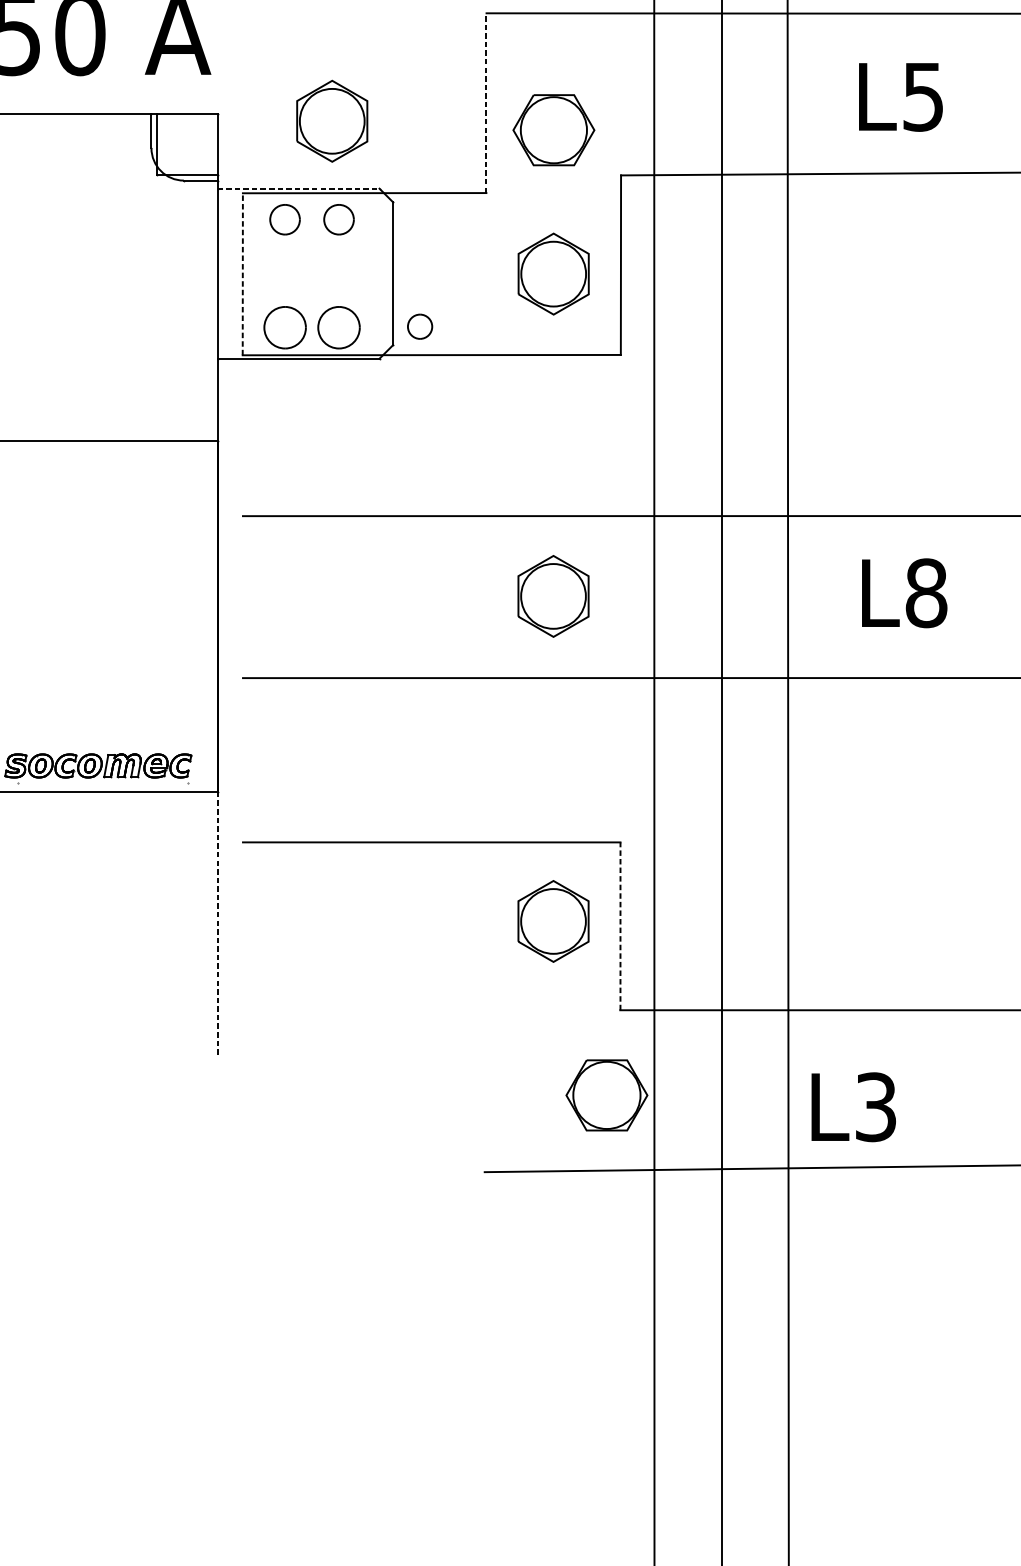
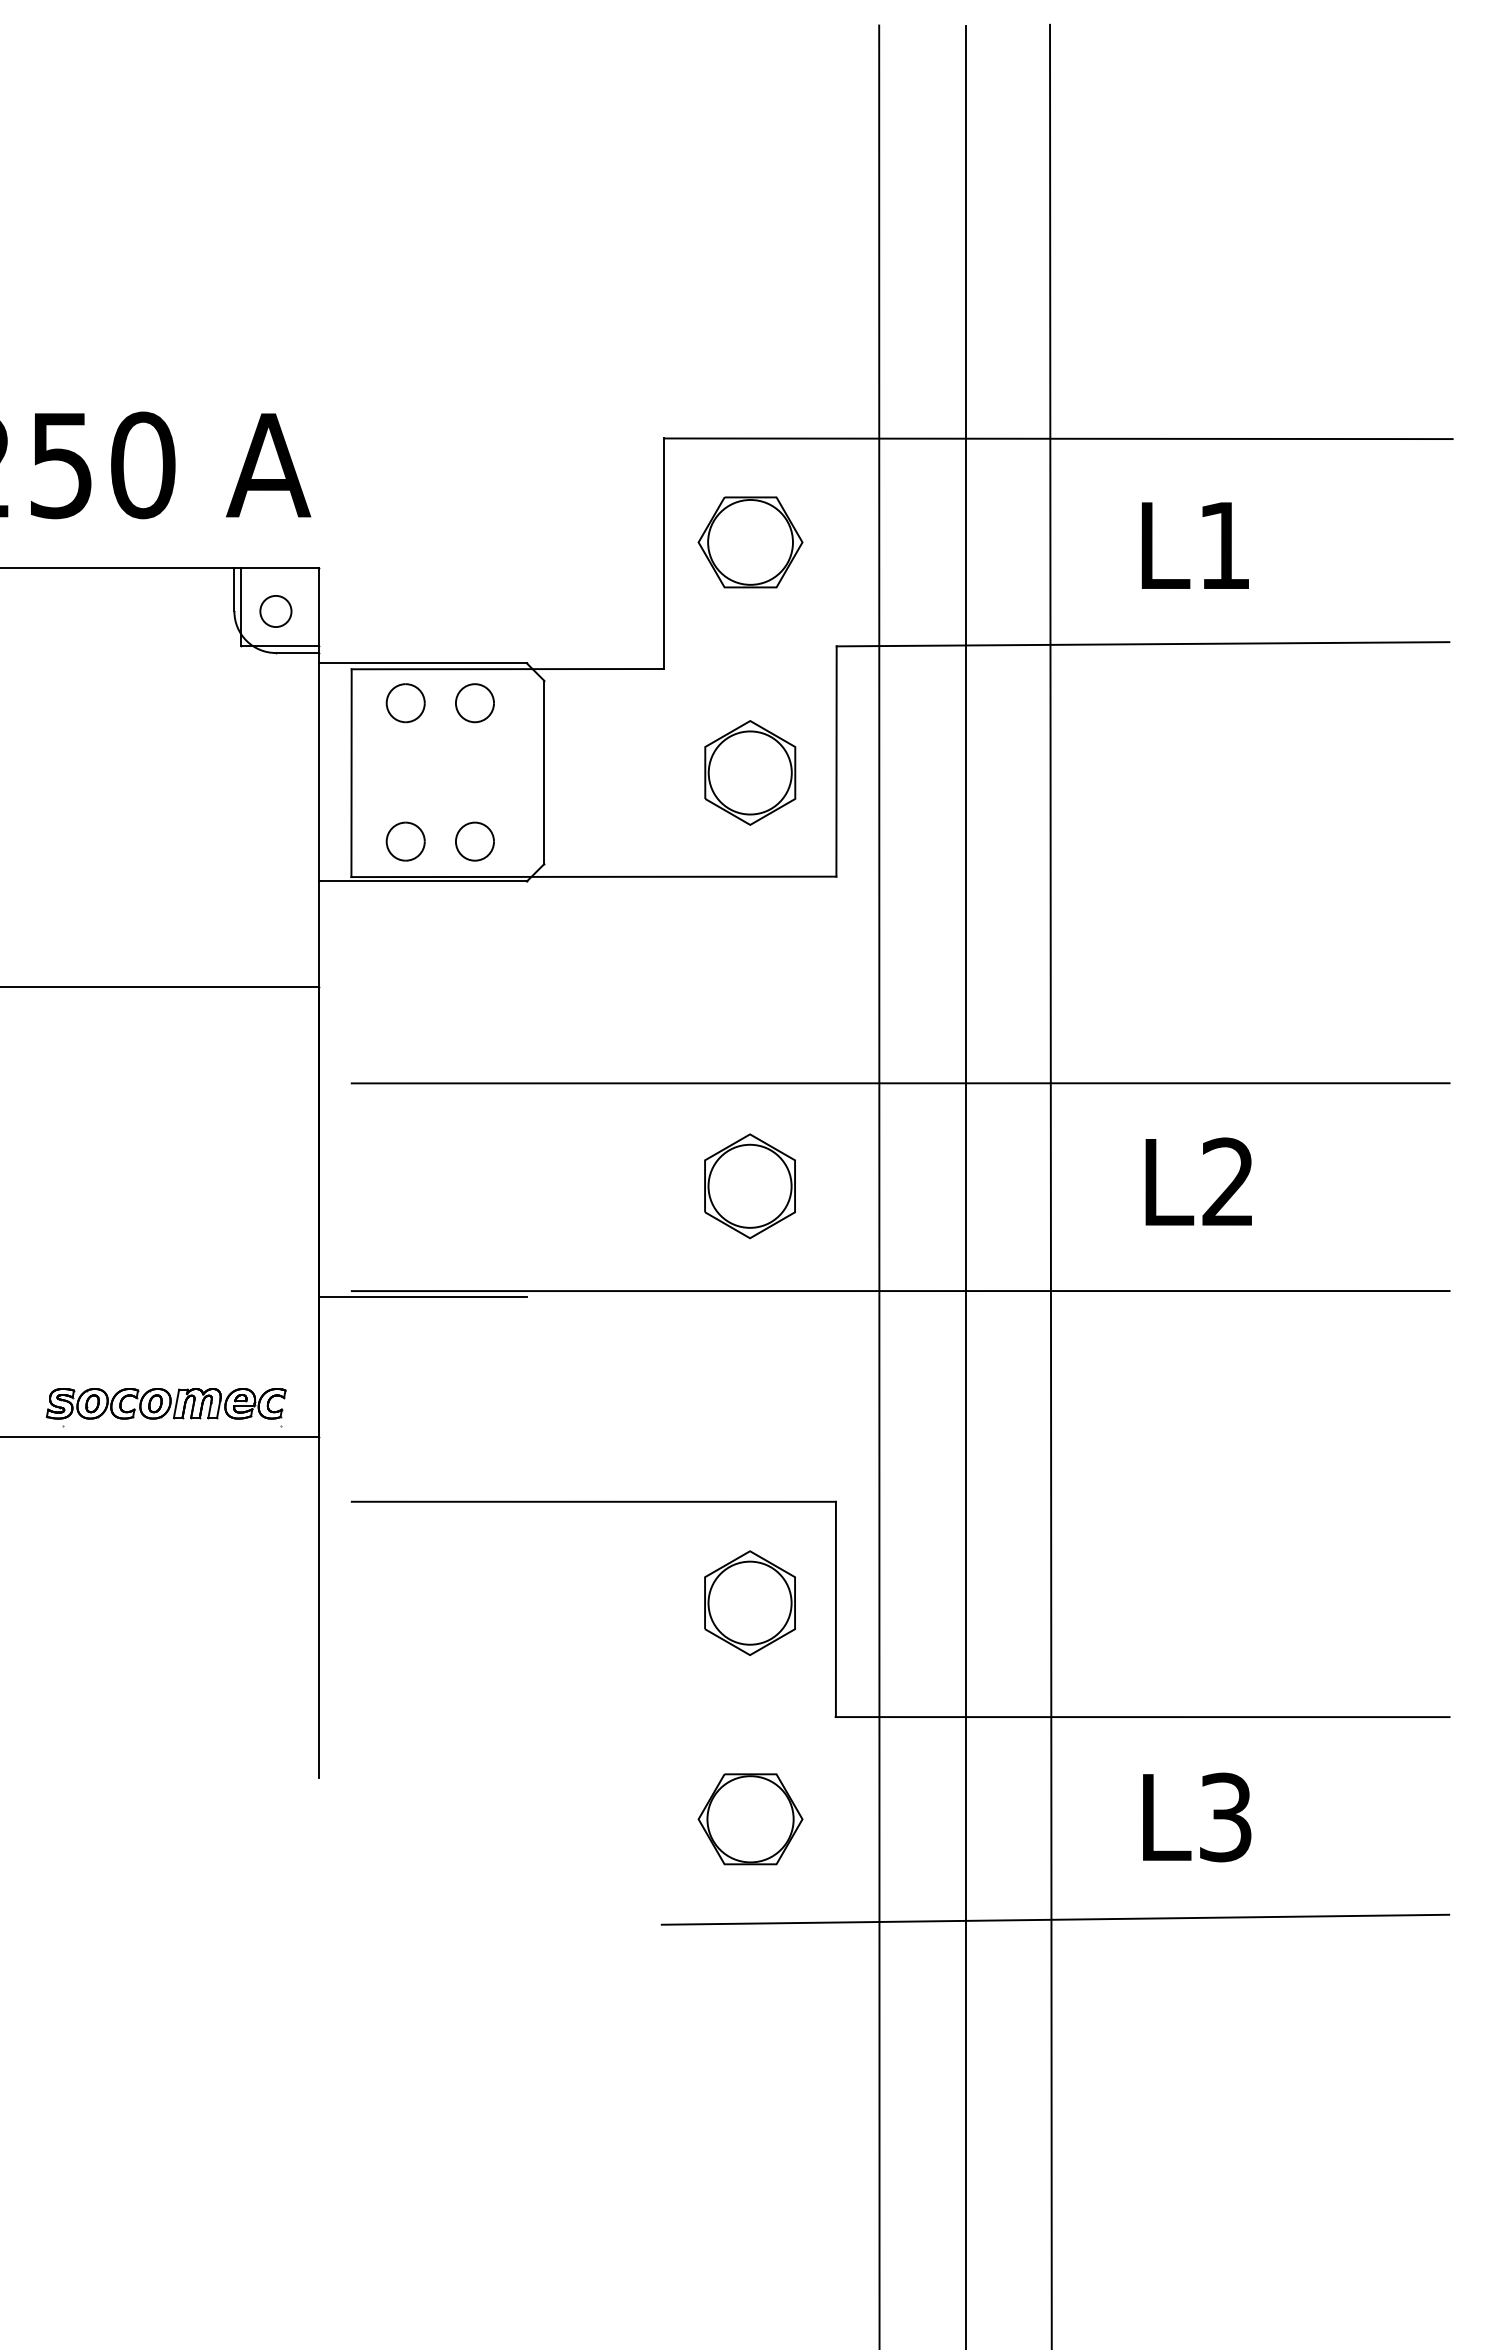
text: (923, 97) -> (1224, 546), L5 -> L1
line: (486, 103) -> (663, 553), dashed -> solid
part: (332, 120) -> (466, 576), removed
part: (553, 130) -> (750, 542), moved
line: (298, 188) -> (423, 663), dashed -> solid
line: (242, 274) -> (351, 773), dashed -> solid
part: (419, 326) -> (275, 611), moved
part: (284, 327) -> (405, 841), size x0.71
part: (338, 327) -> (474, 841), size x0.71
text: (926, 593) -> (1228, 1182), L8 -> L2
line: (298, 682) -> (422, 1296), added
line: (217, 925) -> (319, 1608), dashed -> solid
line: (620, 926) -> (835, 1609), dashed -> solid
part: (606, 1095) -> (750, 1819), moved
text: (854, 1107) -> (1197, 1817), moved

